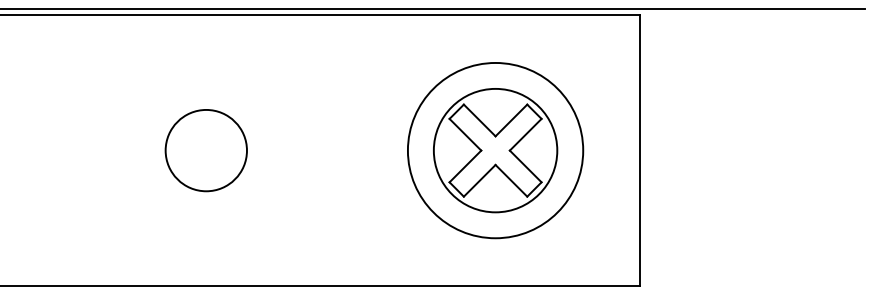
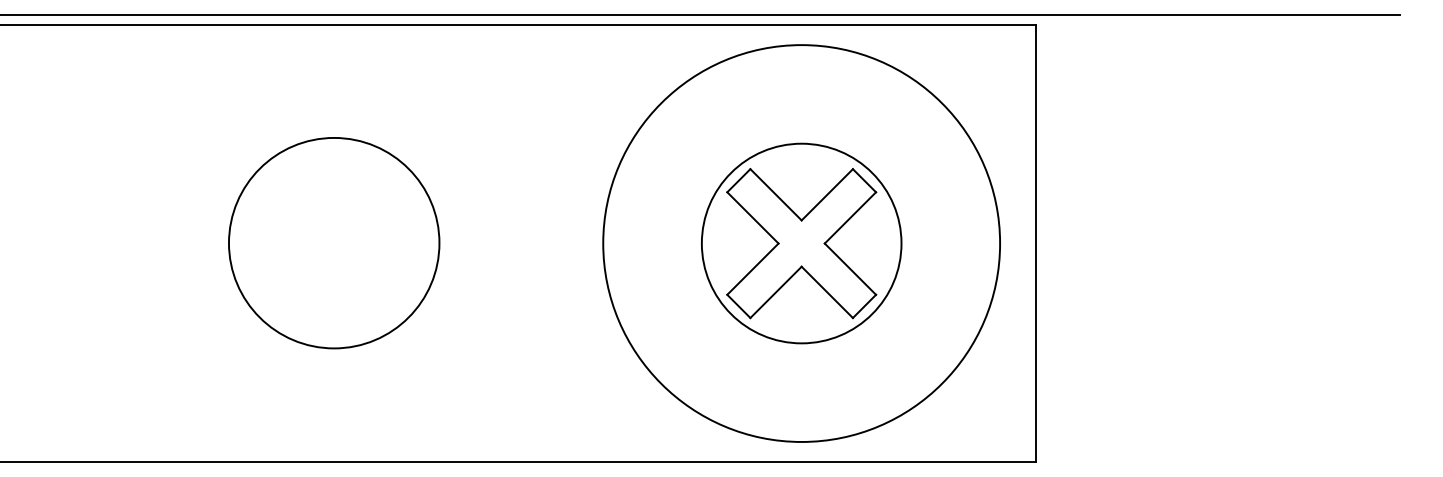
circle: (205, 150) -> (332, 243), size x1.6
circle: (495, 150) -> (801, 243), size x1.4

